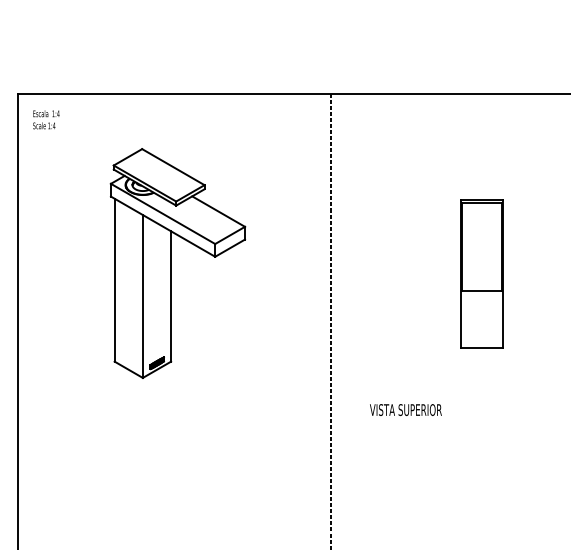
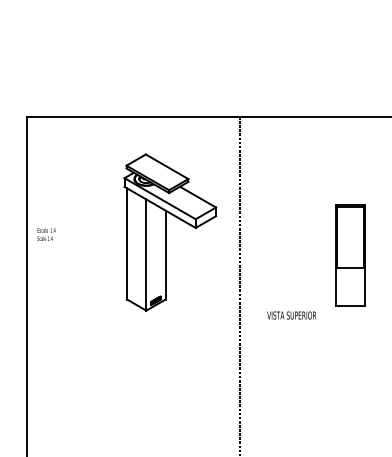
text: (46, 119) -> (46, 234), moved
part: (178, 263) -> (170, 232), moved
part: (481, 273) -> (350, 255), moved
text: (405, 410) -> (291, 315), moved

